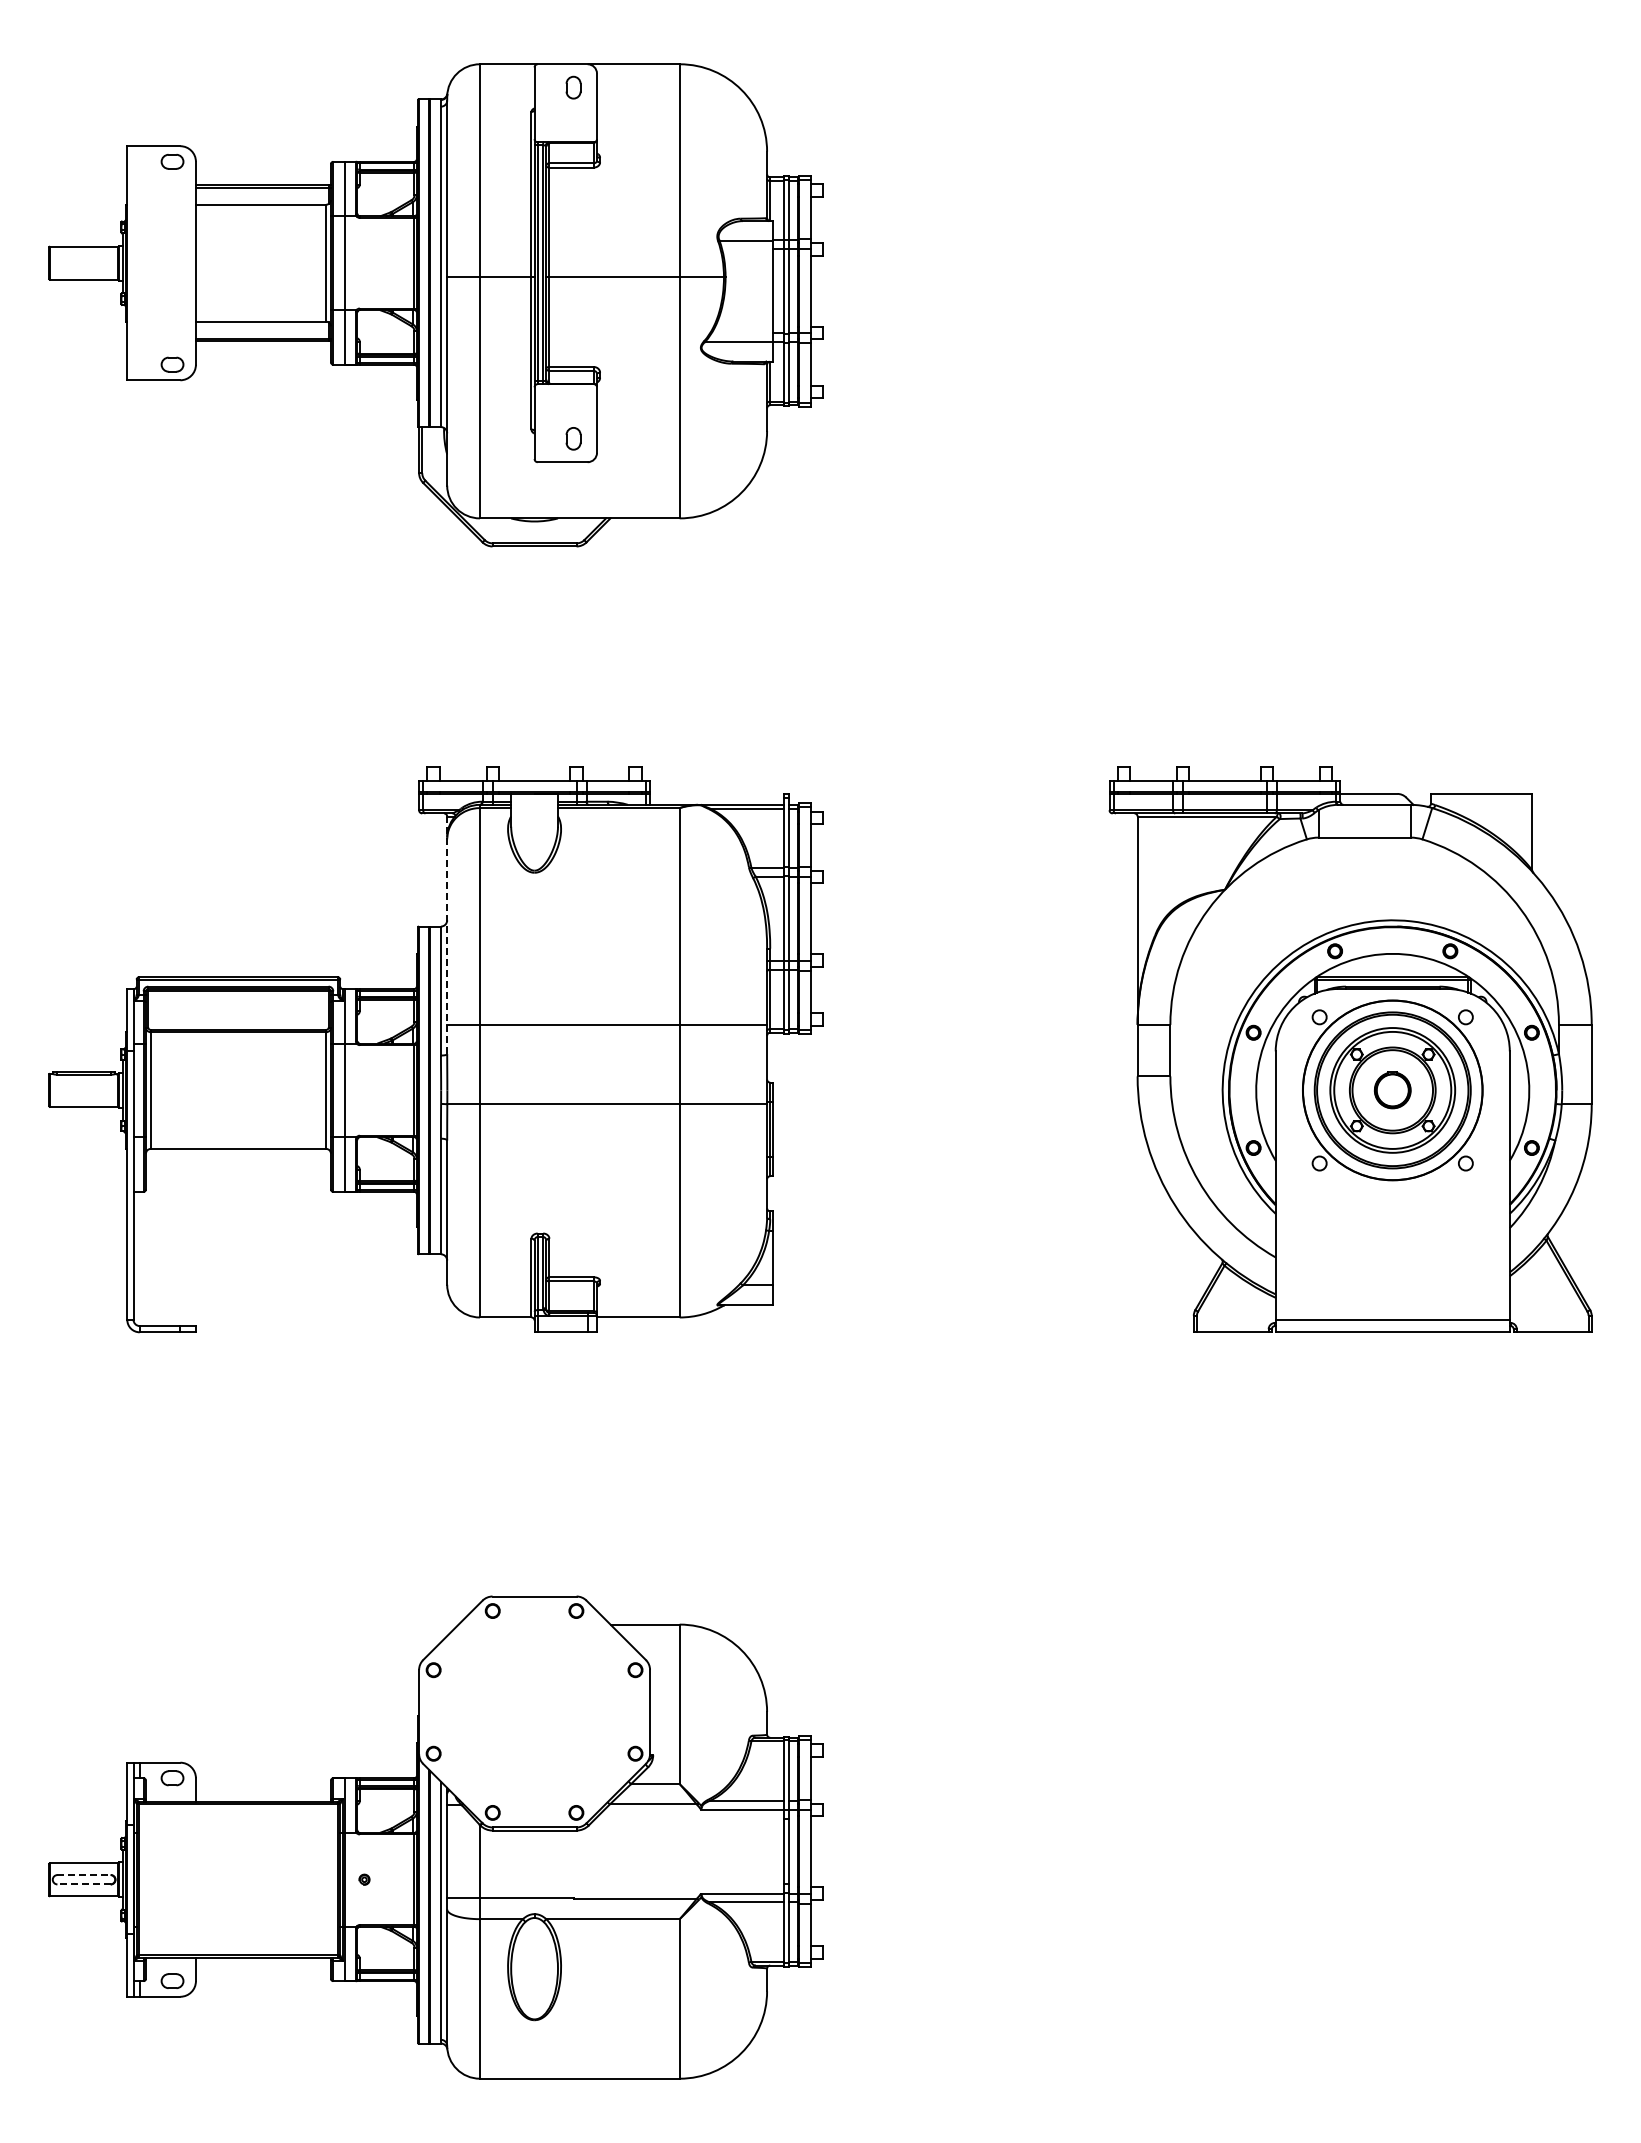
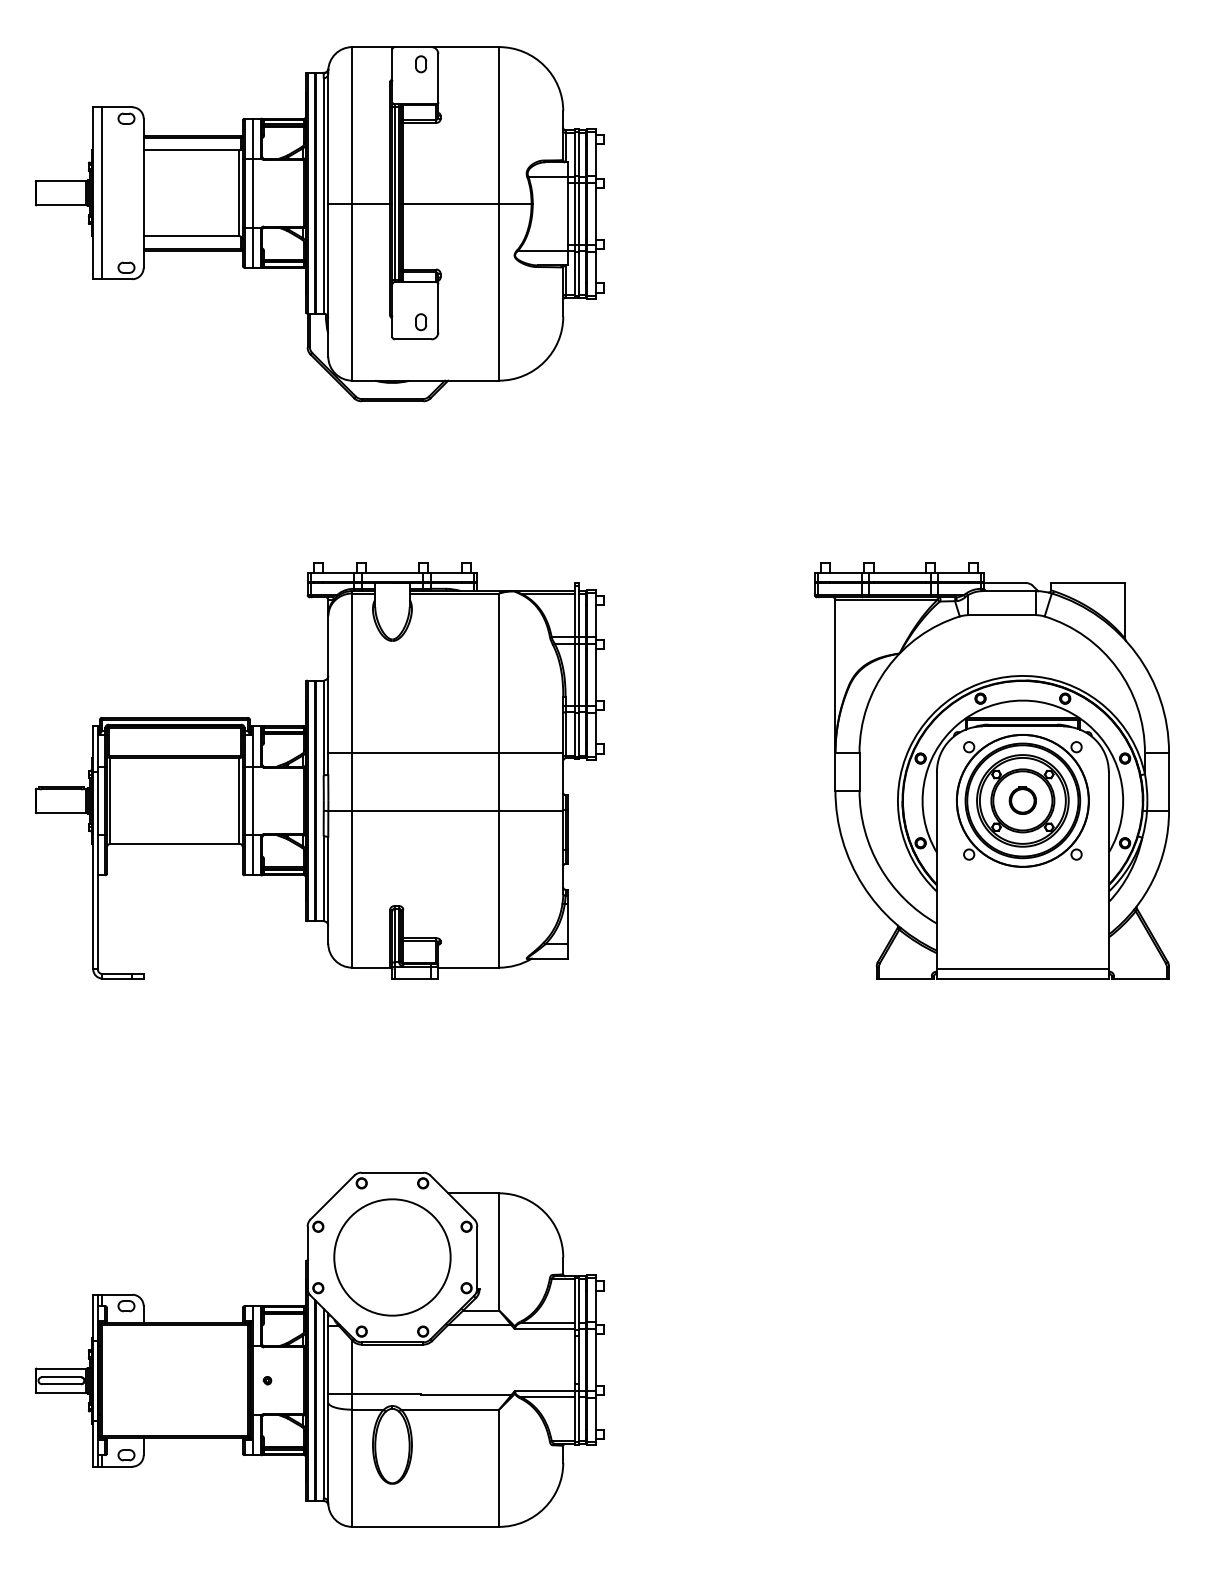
line: (139, 263) -> (102, 193), added
line: (447, 935) -> (328, 687), dashed -> solid
circle: (534, 1711) -> (392, 1257), added
line: (83, 1875) -> (61, 1377), dashed -> solid
line: (83, 1884) -> (61, 1384), dashed -> solid

